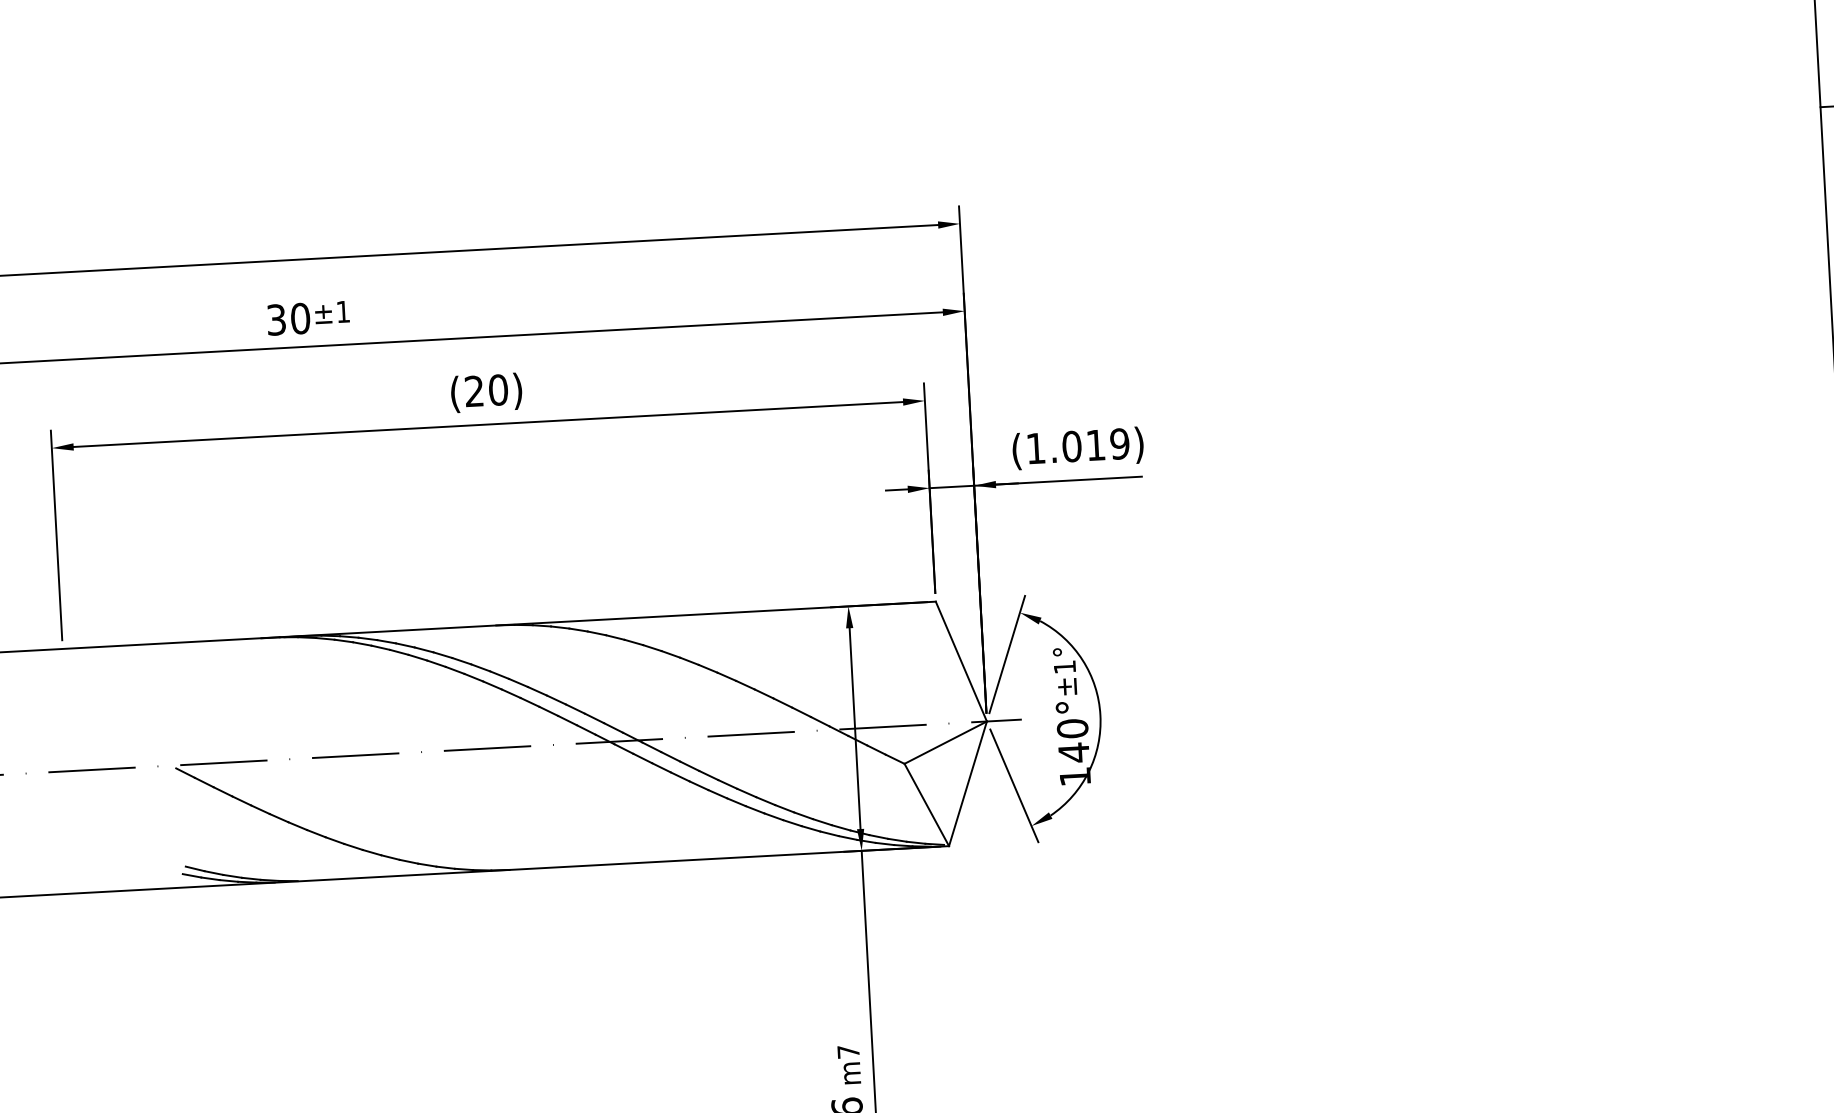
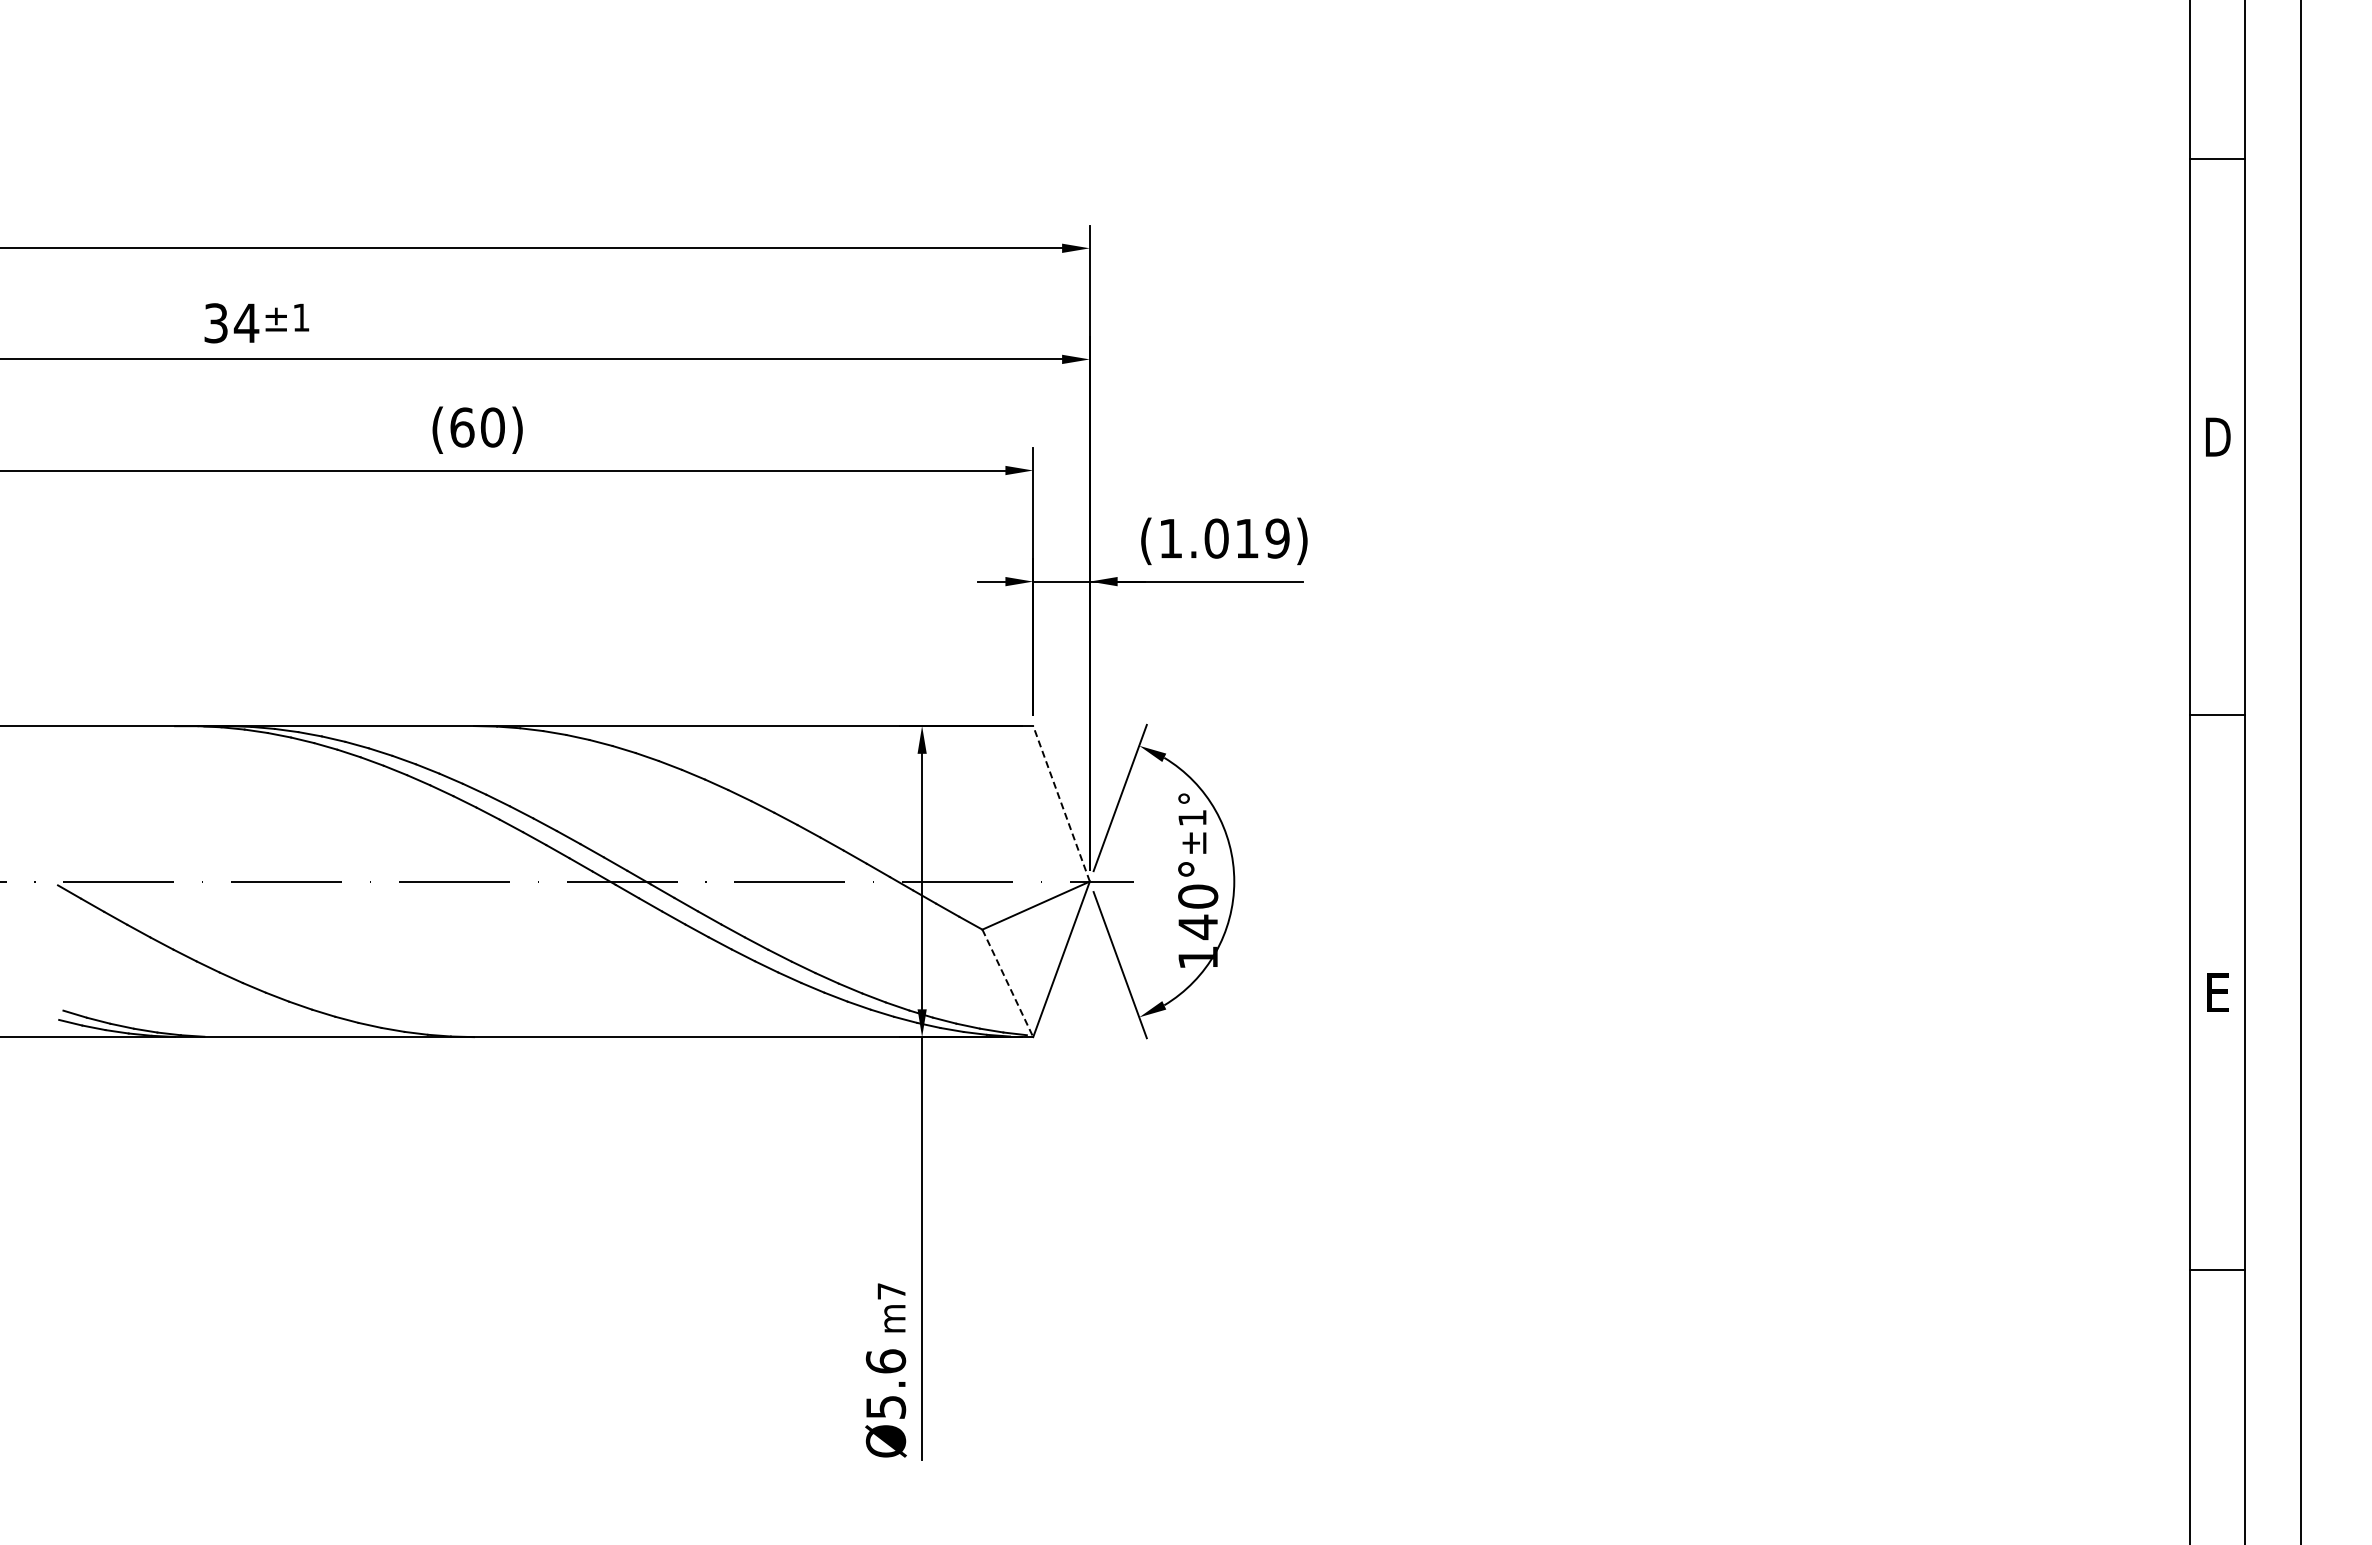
text: (300, 318) -> (246, 323), 30 -> 34
text: (474, 391) -> (462, 427), (20) -> (60)
line: (961, 661) -> (1061, 803), solid -> dashed
line: (927, 805) -> (1008, 983), solid -> dashed

